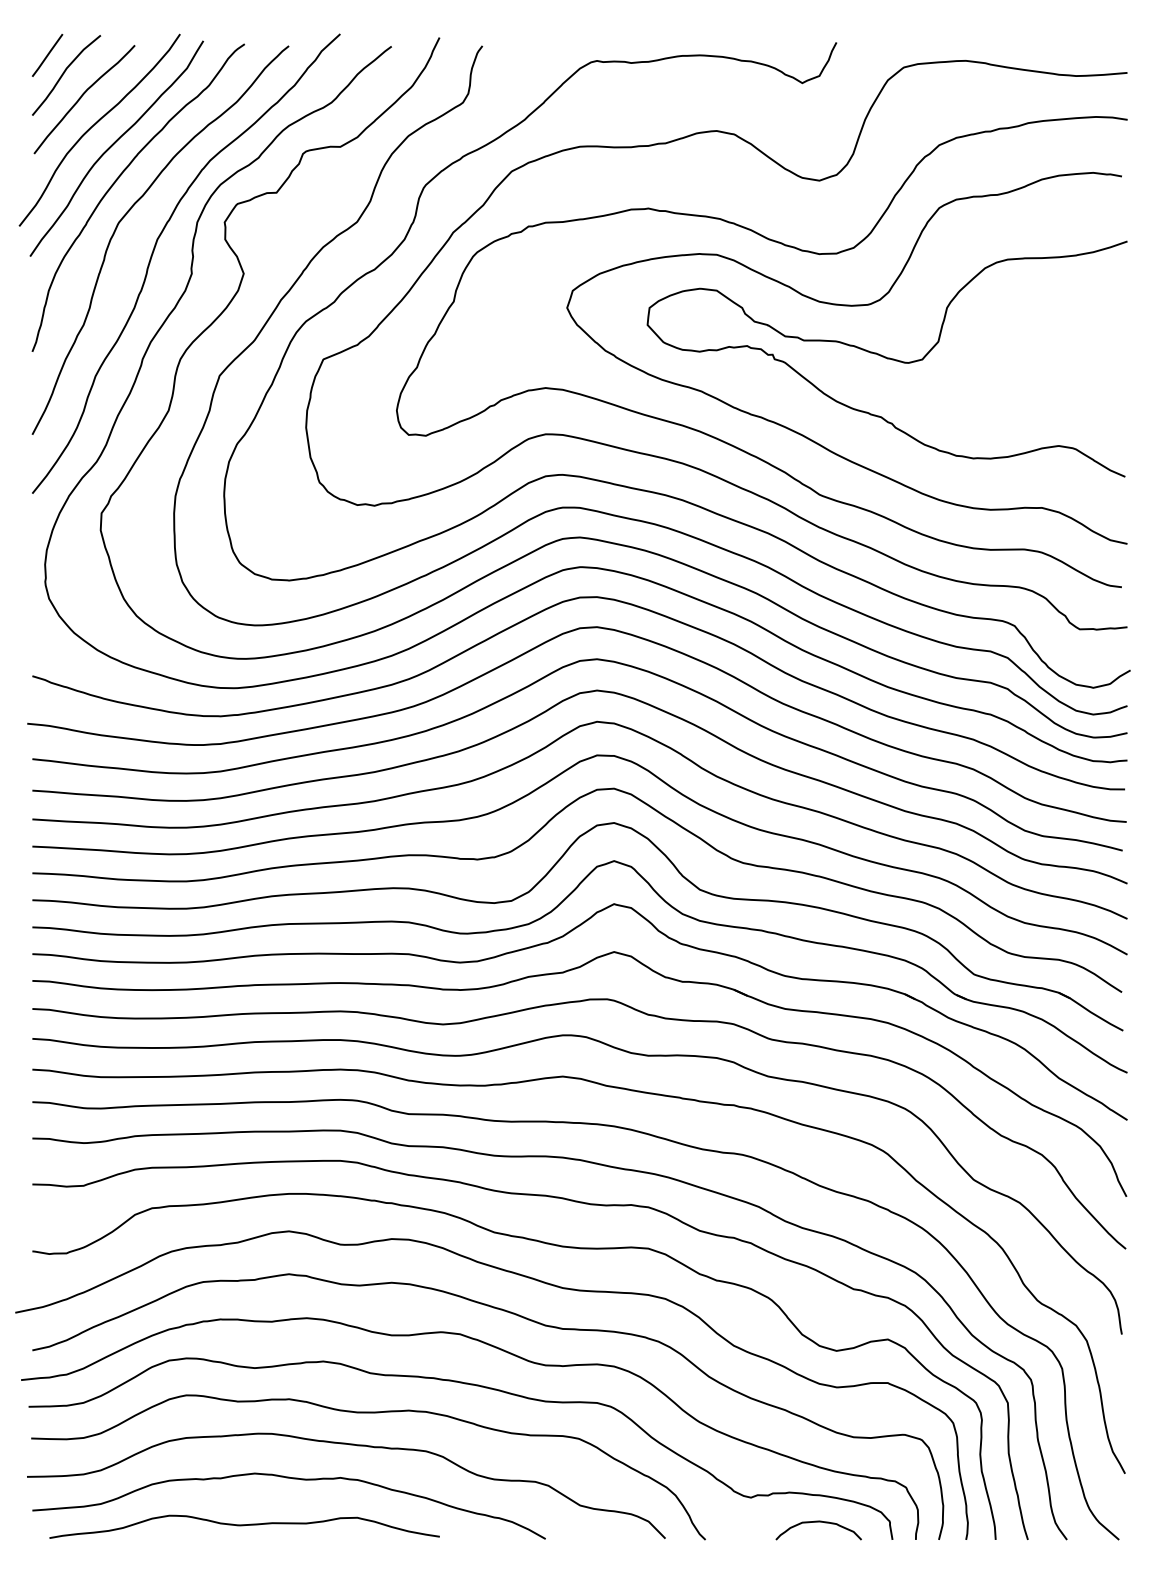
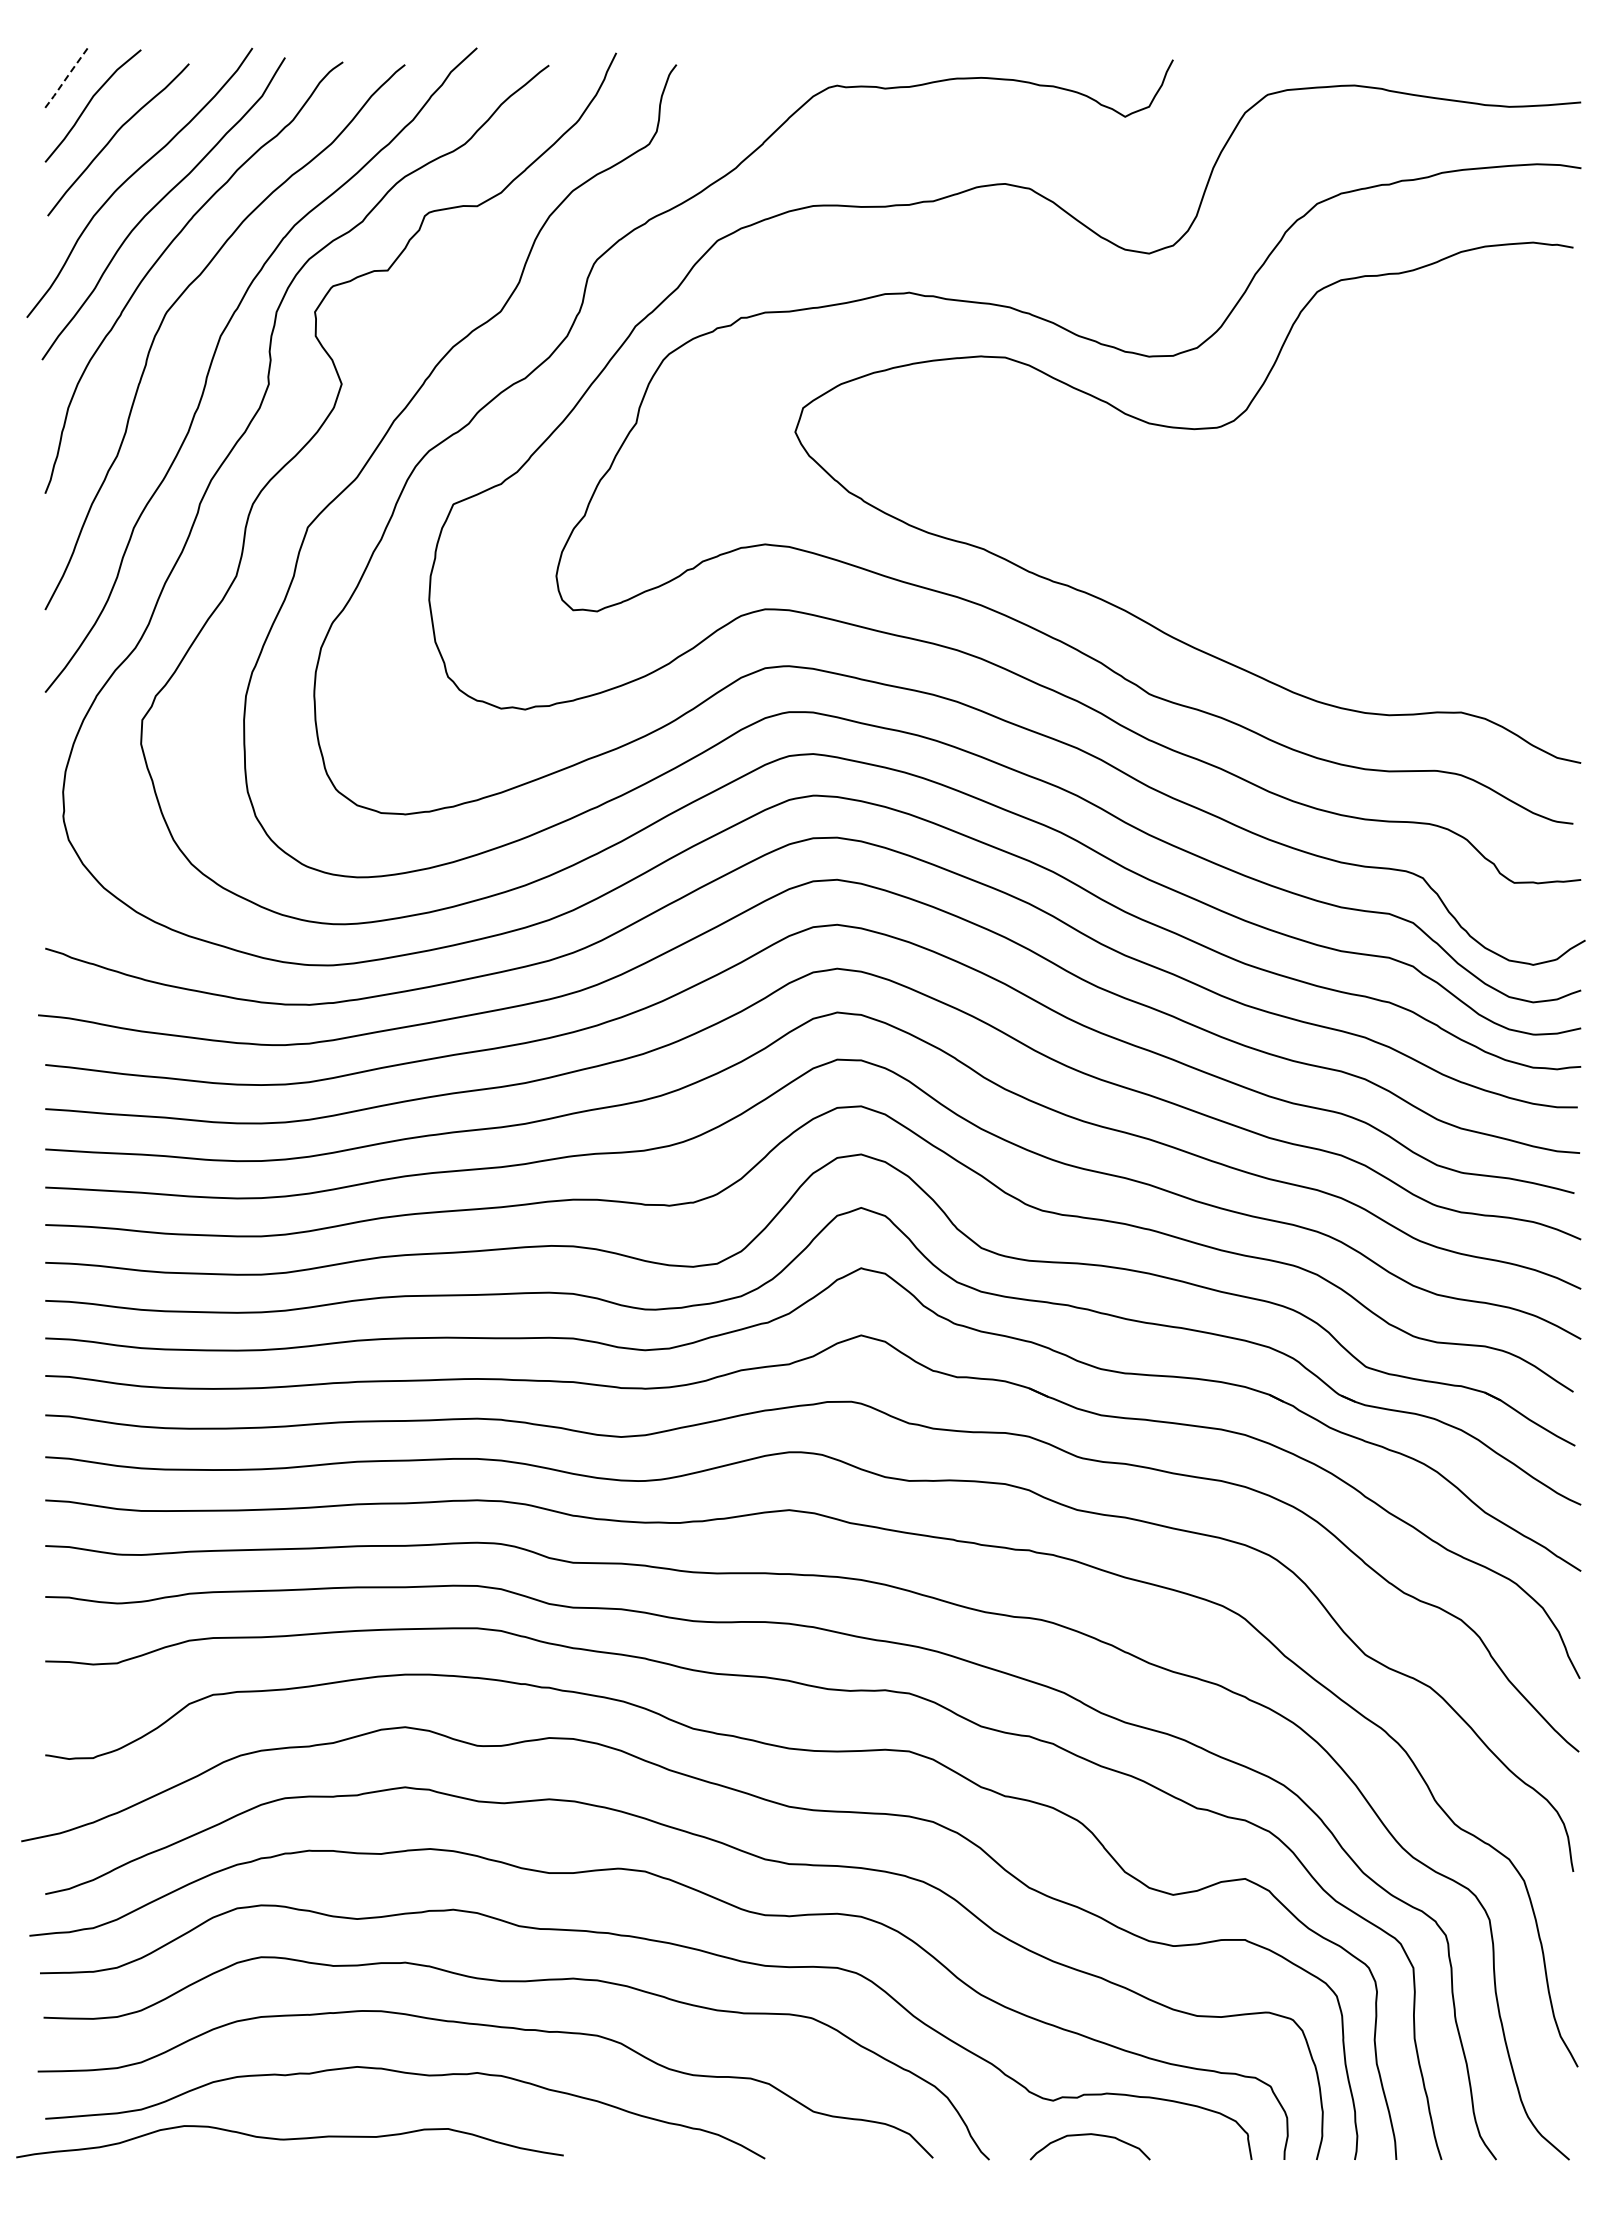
line: (47, 55) -> (66, 77), solid -> dashed
curve: (887, 358) -> (1244, 503), removed
curve: (818, 1522) -> (1089, 2135), moved
curve: (244, 1526) -> (289, 2140), moved

